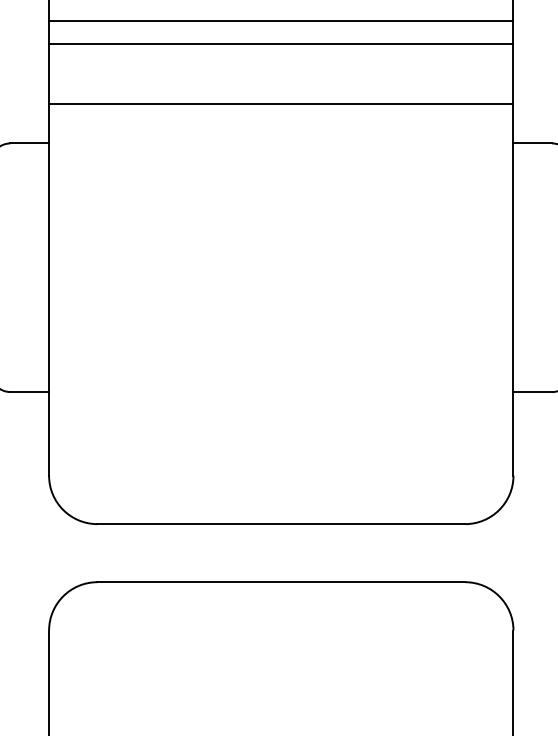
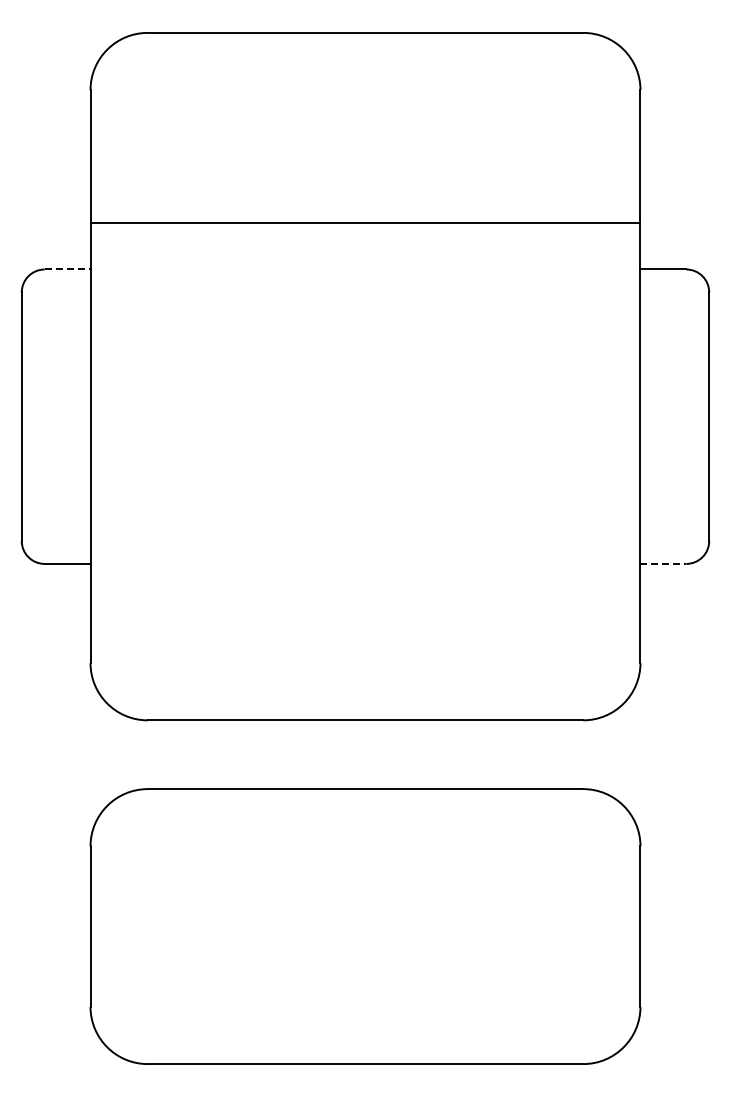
line: (281, 21) -> (365, 124), removed
line: (281, 44) -> (365, 152), removed
line: (29, 143) -> (67, 269), solid -> dashed
line: (532, 391) -> (663, 563), solid -> dashed

